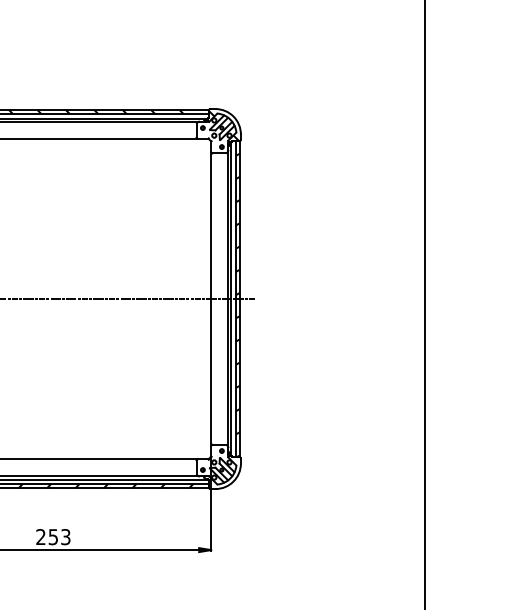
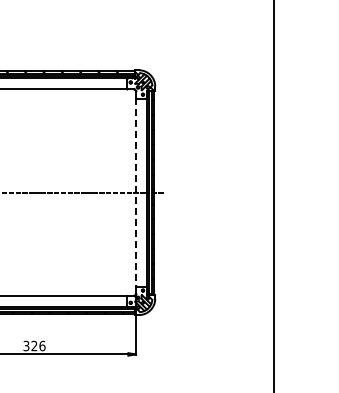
line: (211, 298) -> (136, 192), solid -> dashed
text: (53, 536) -> (34, 345), 253 -> 326

